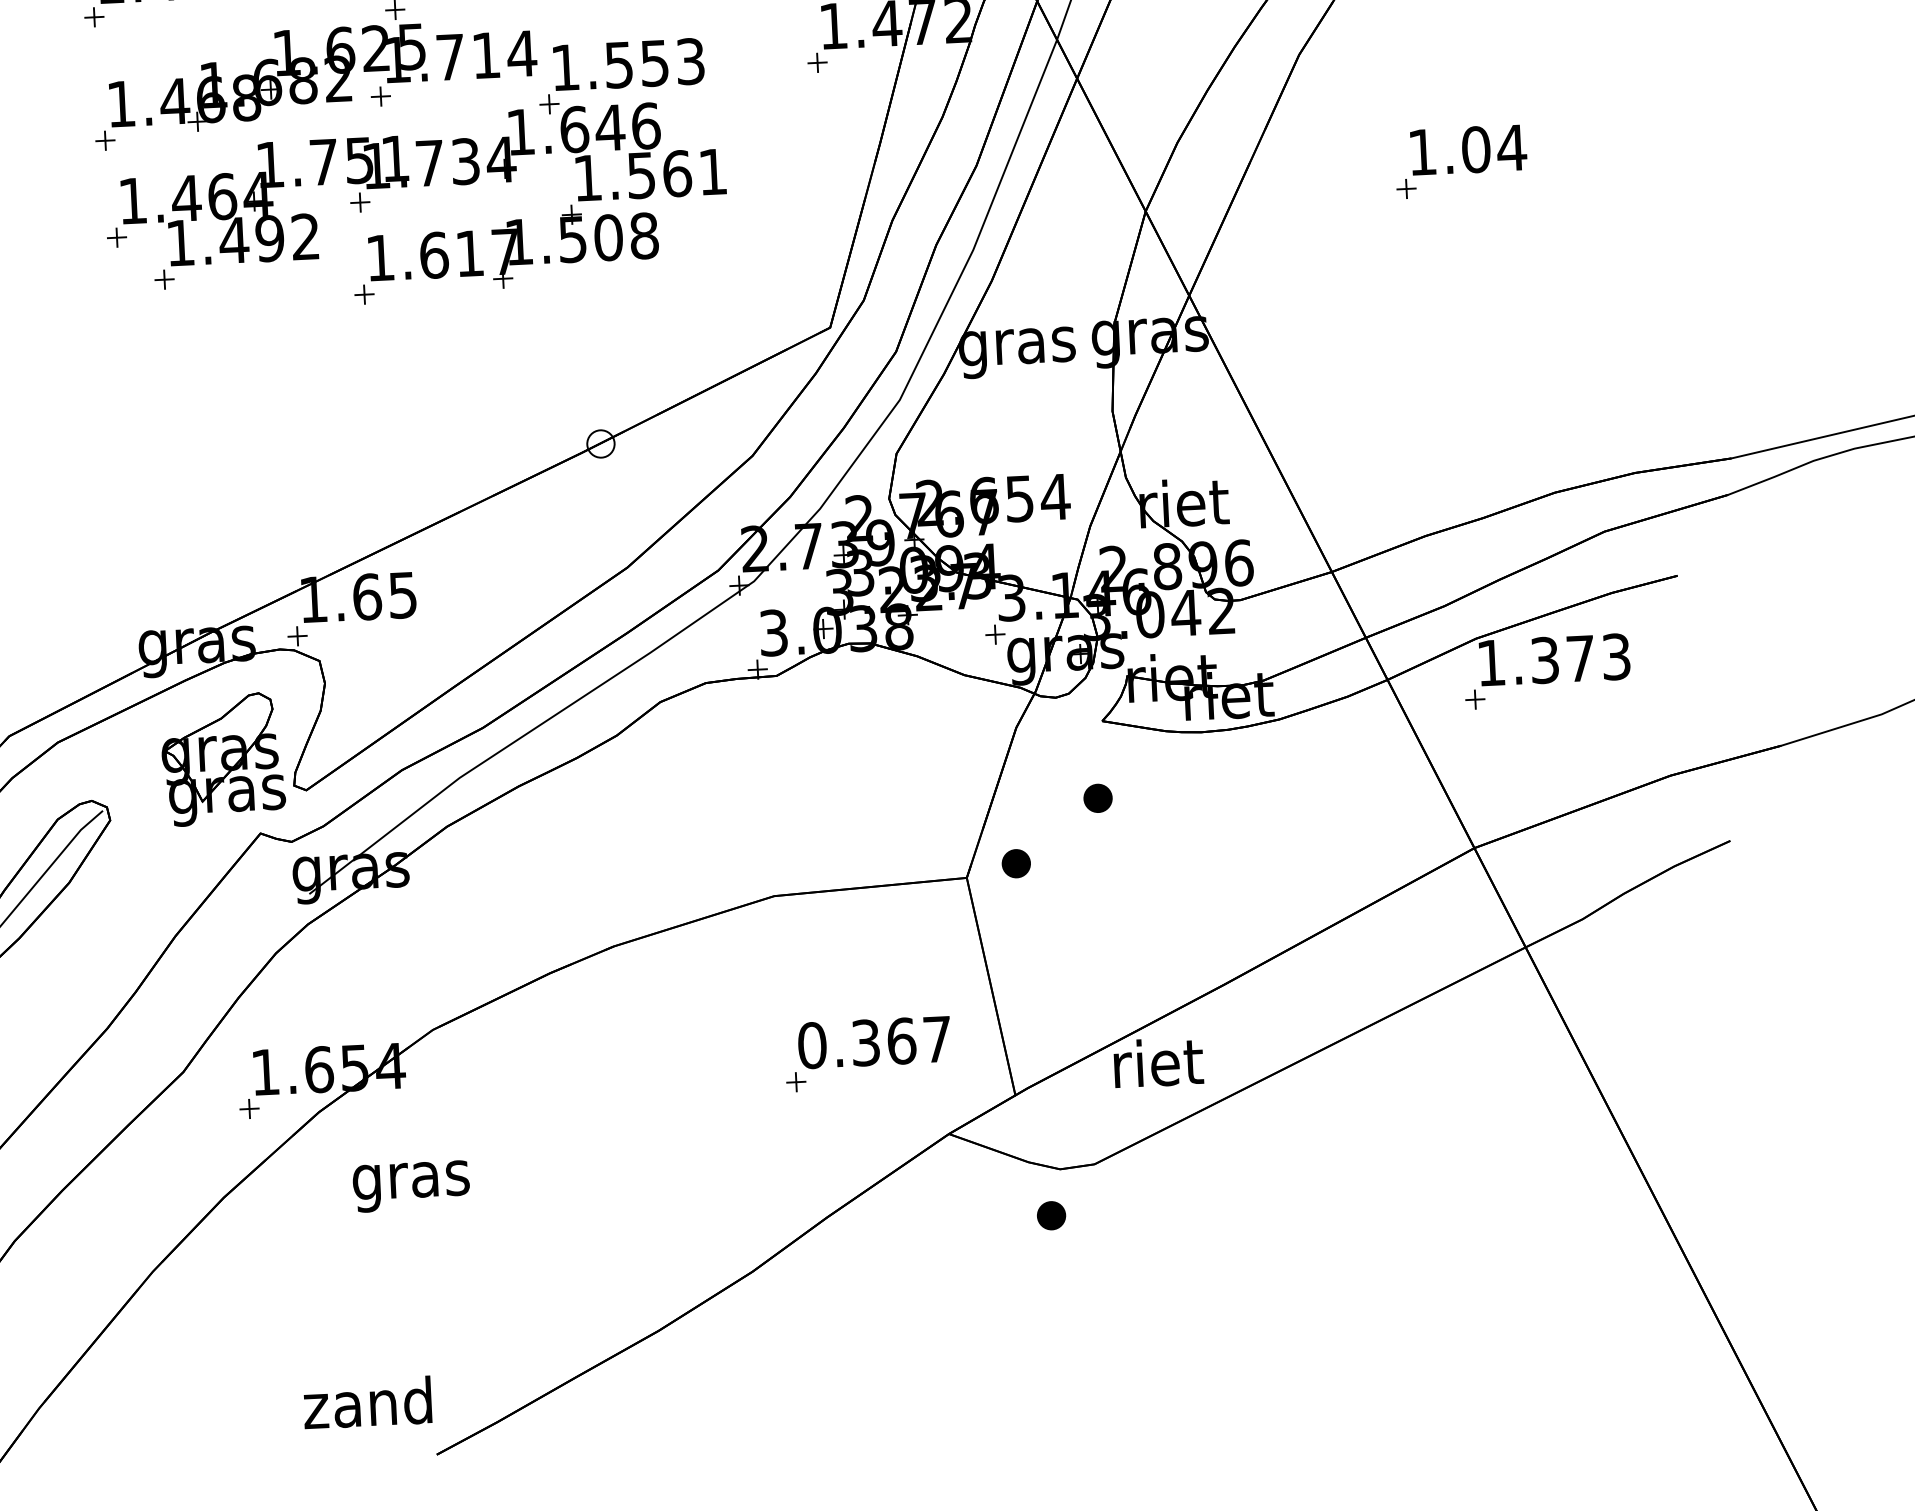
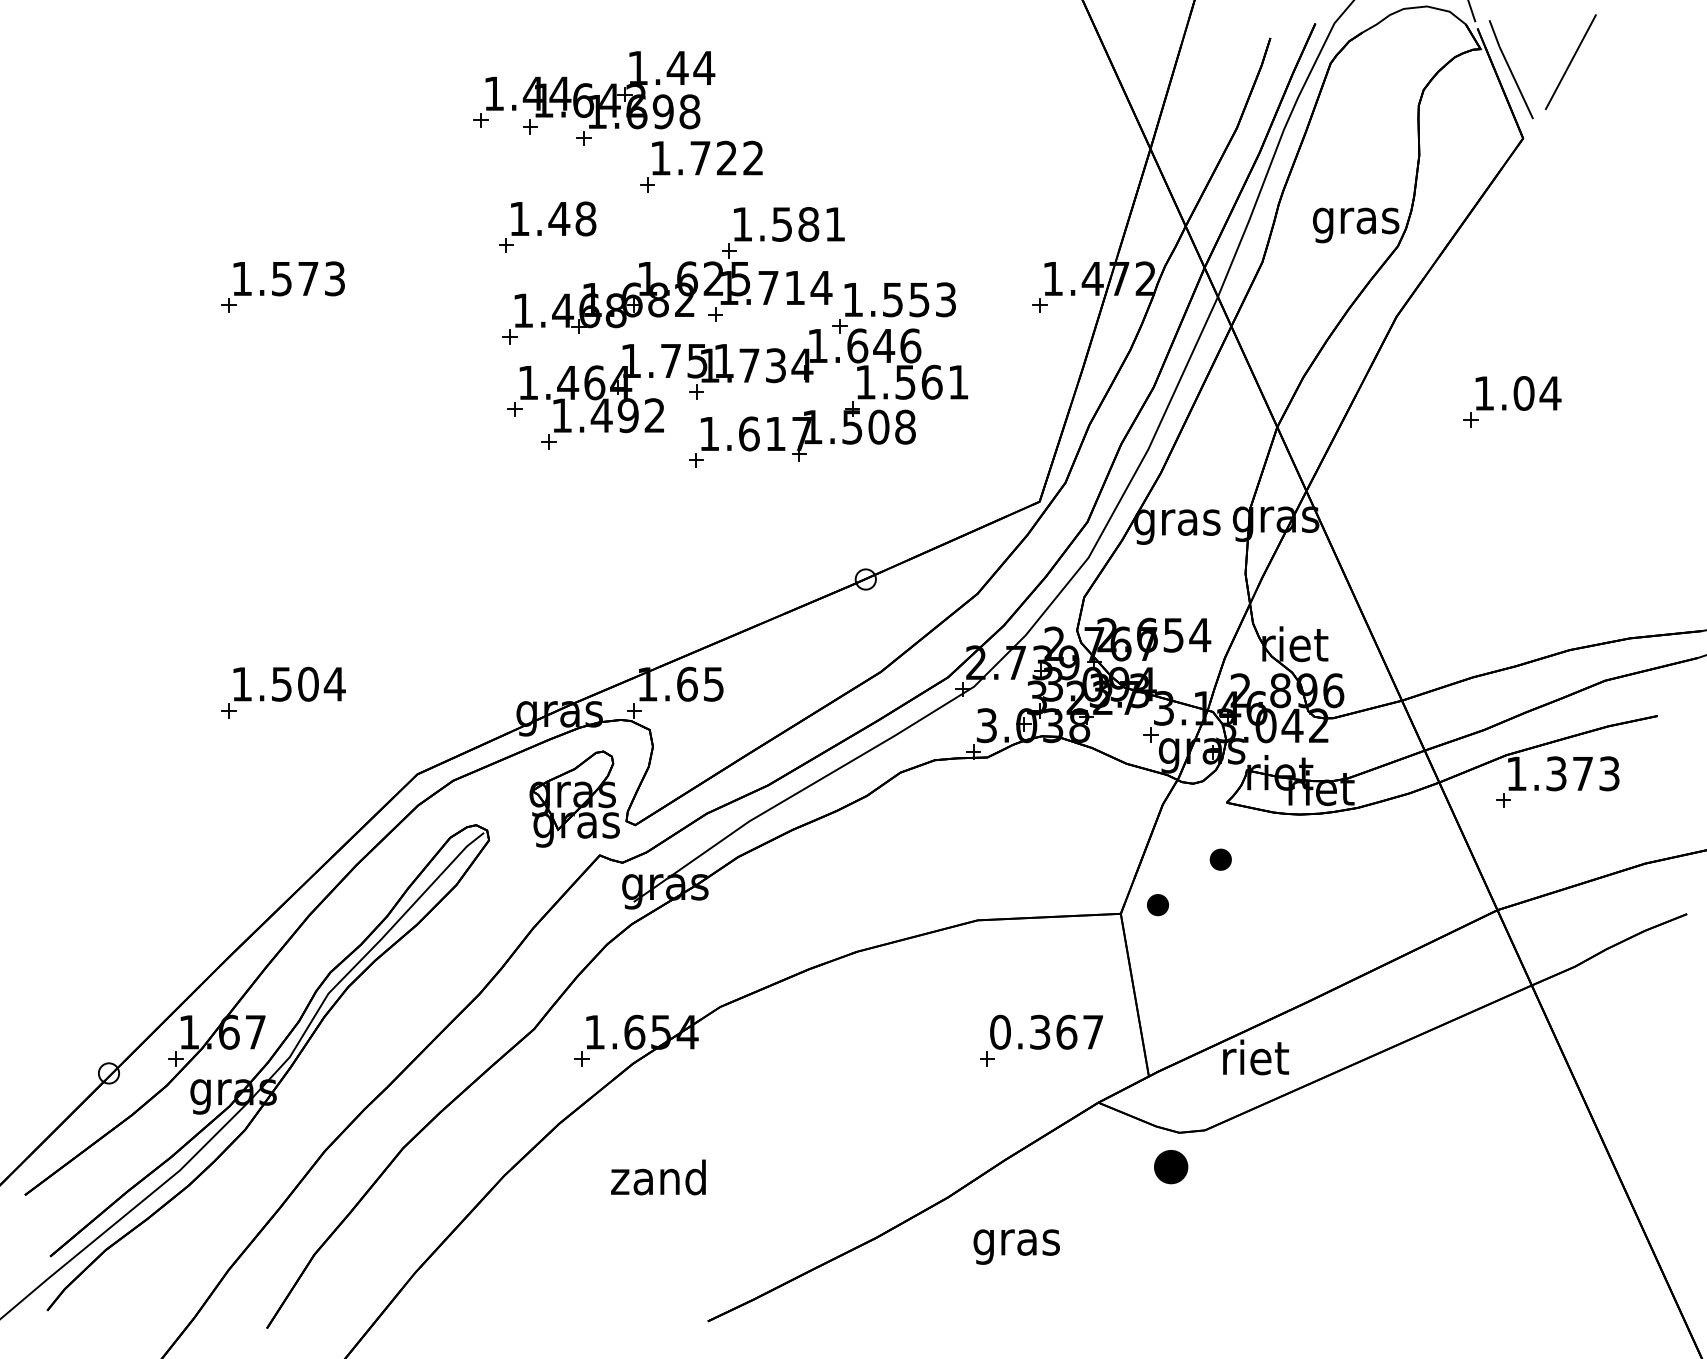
text: (411, 1185) -> (1016, 1246), moved
part: (1051, 1215) -> (1171, 1166), size x1.6
text: (367, 1402) -> (658, 1177), moved

